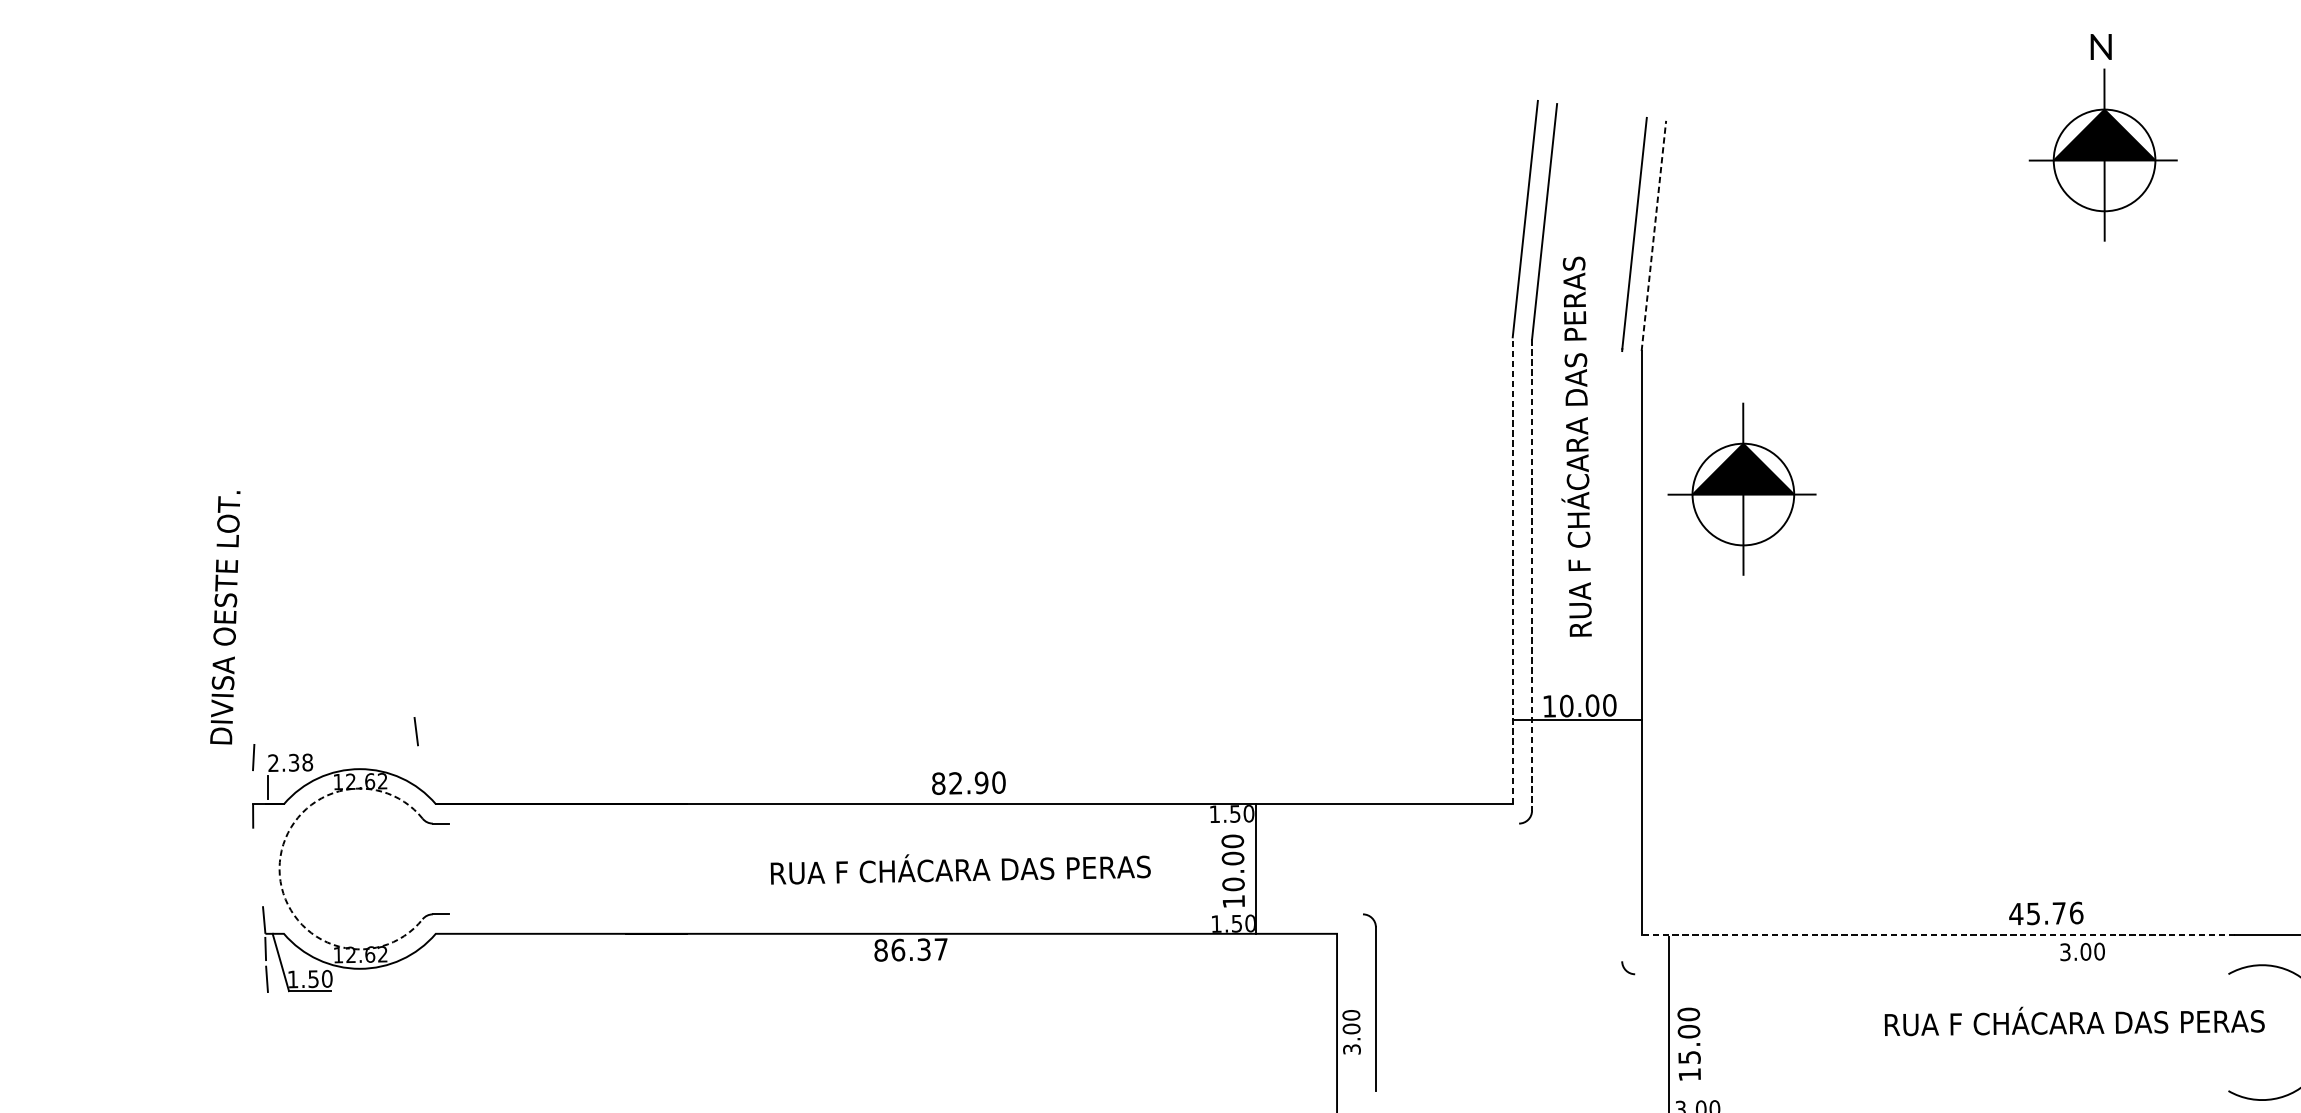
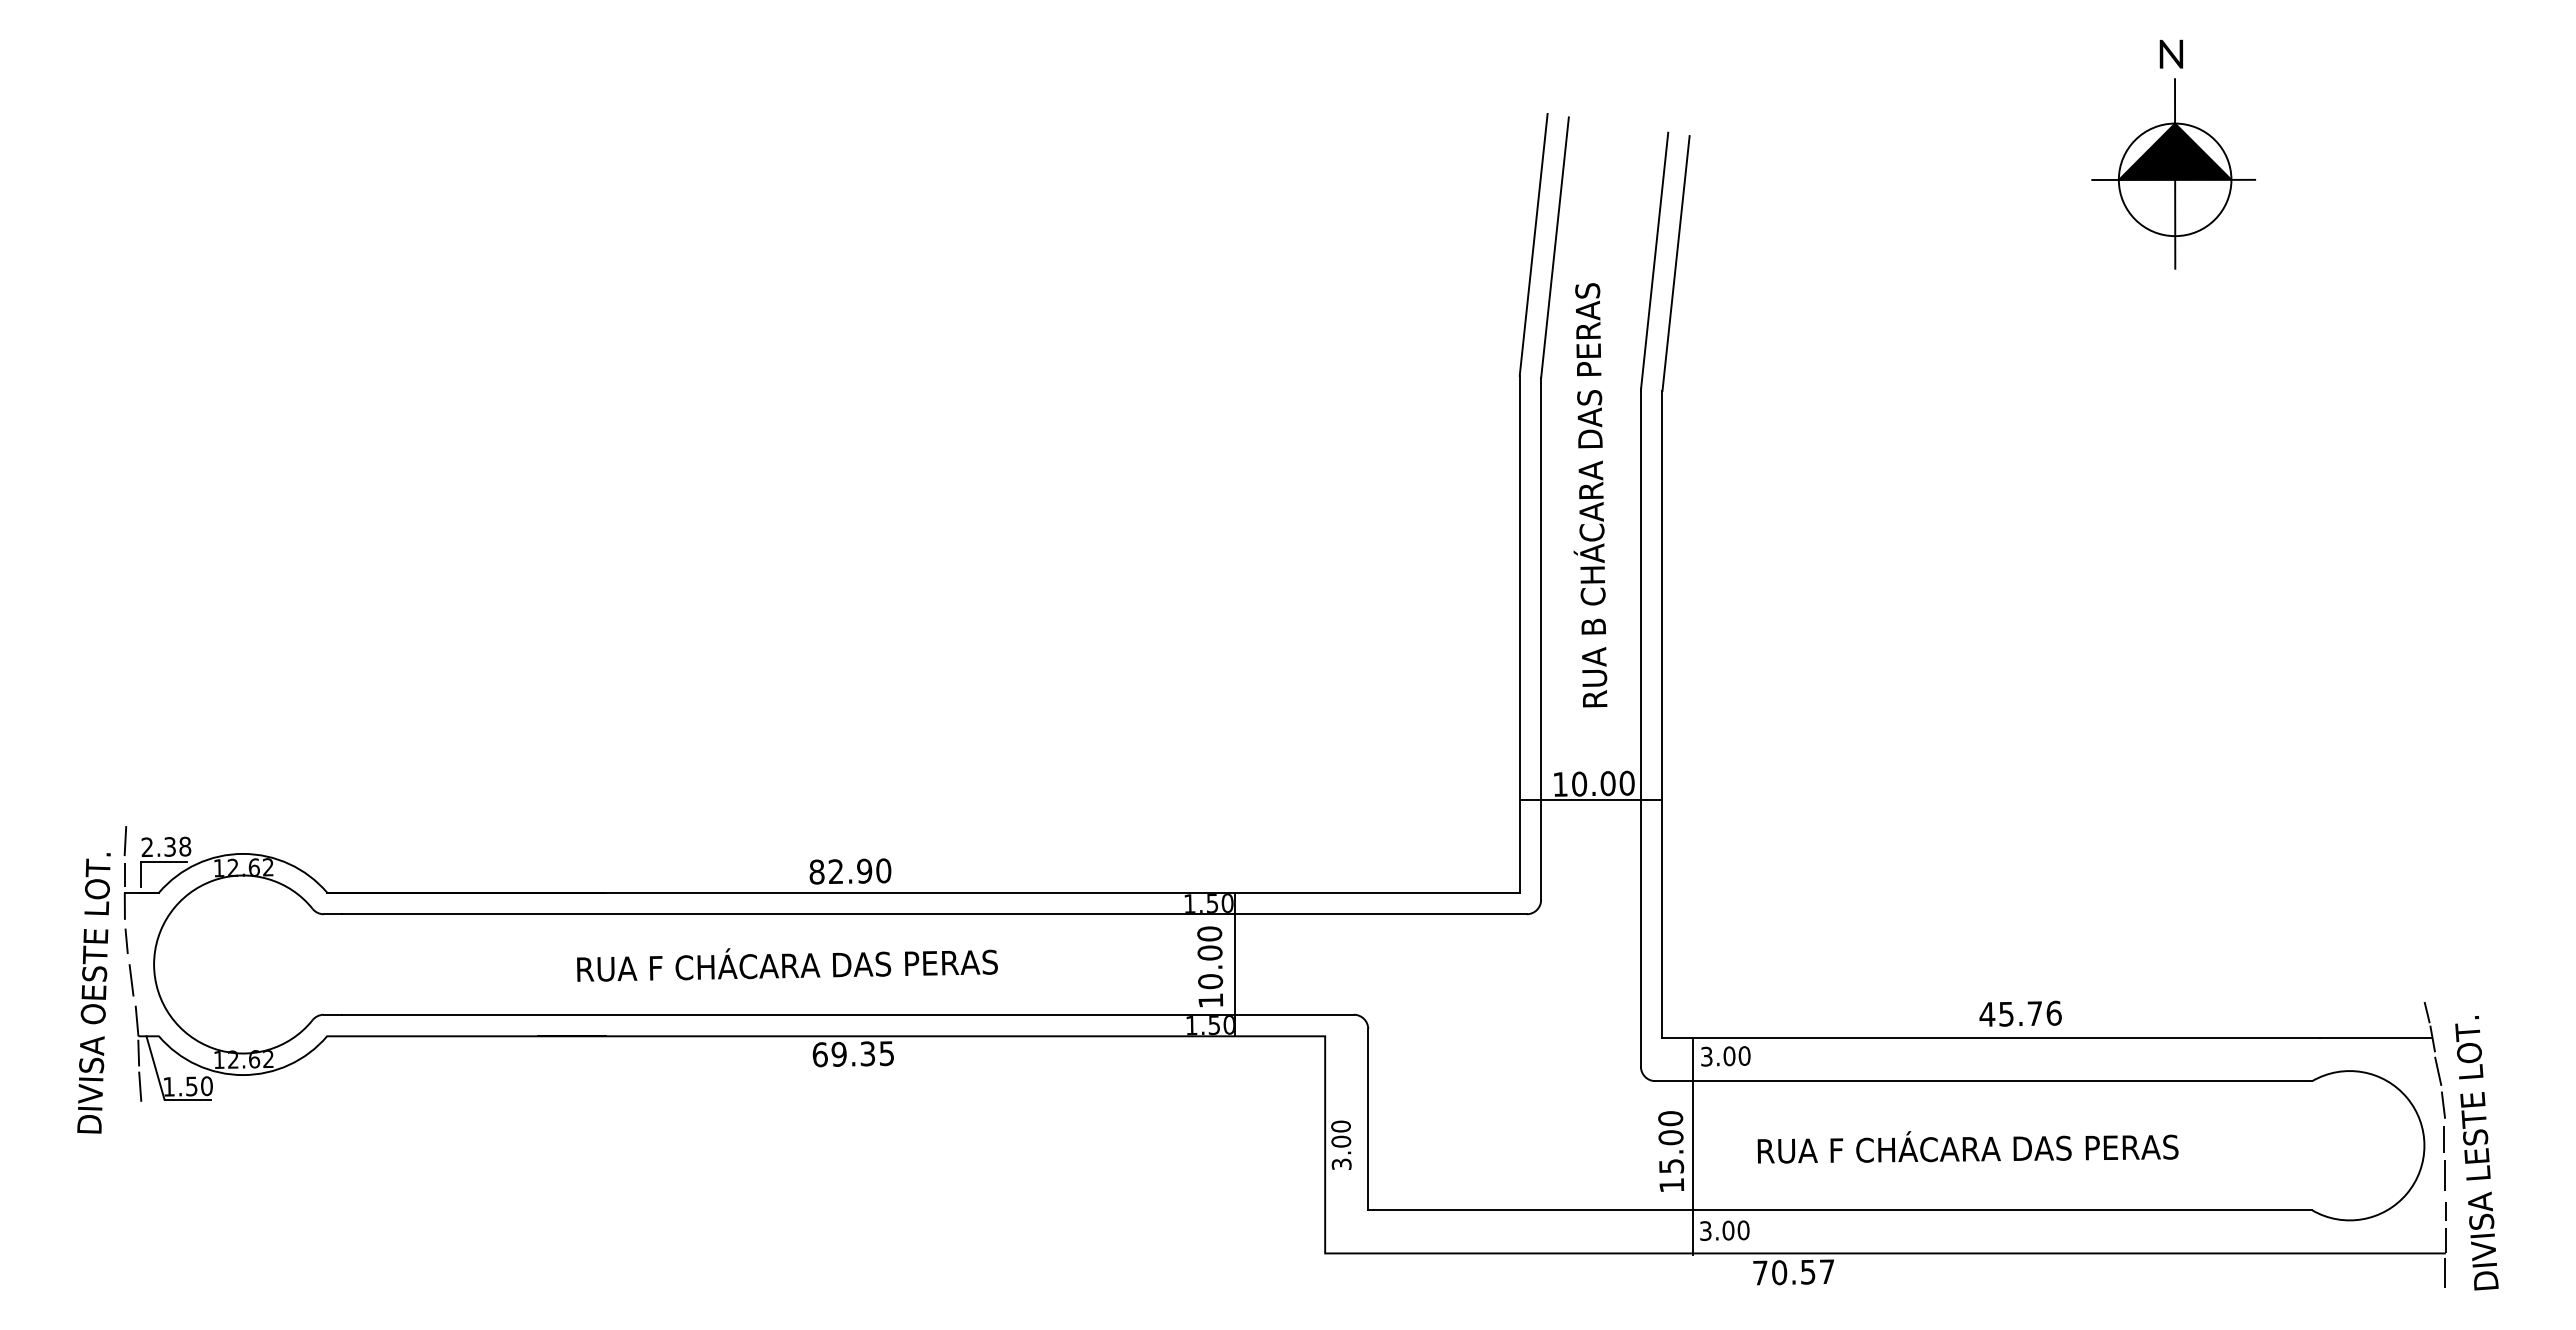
line: (1654, 235) -> (1676, 263), dashed -> solid
text: (1575, 411) -> (1589, 457), RUA F CHÁCARA DAS PERAS -> RUA B CHÁCARA DAS PERAS
part: (1741, 488) -> (1773, 543), removed
line: (1512, 570) -> (1519, 633), dashed -> solid
line: (1532, 574) -> (1541, 638), dashed -> solid
text: (224, 617) -> (93, 993), moved
line: (1621, 655) -> (1640, 728), added
line: (416, 731) -> (131, 980), moved
line: (288, 775) -> (163, 861), added
text: (968, 783) -> (850, 871), moved
line: (252, 787) -> (124, 874), added
line: (983, 823) -> (933, 914), added
line: (254, 848) -> (126, 941), added
arc: (279, 868) -> (154, 964), dashed -> solid
text: (960, 868) -> (787, 964), moved
text: (2046, 913) -> (2020, 1013), moved
line: (905, 914) -> (847, 1014), added
line: (1938, 935) -> (1991, 1038), dashed -> solid
text: (910, 950) -> (852, 1054), 86.37 -> 69.35
text: (2082, 952) -> (1725, 1056), moved
line: (1931, 974) -> (1983, 1081), added
text: (2074, 1021) -> (1967, 1147), moved
text: (1689, 1044) -> (1671, 1151), moved
line: (1802, 1091) -> (1840, 1210), added

